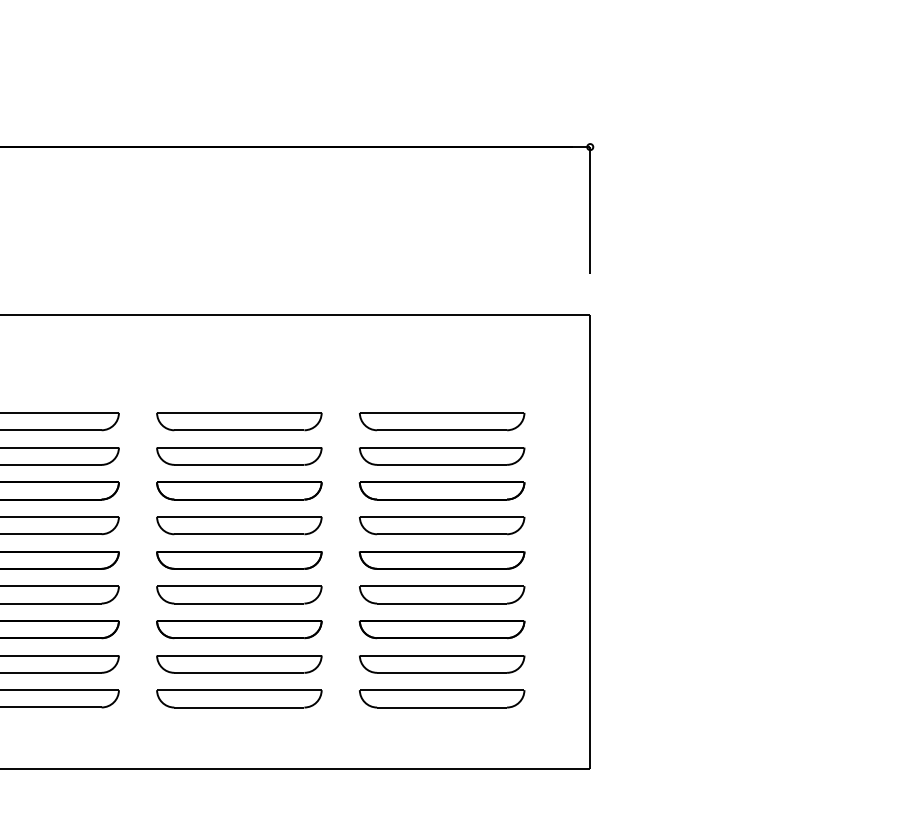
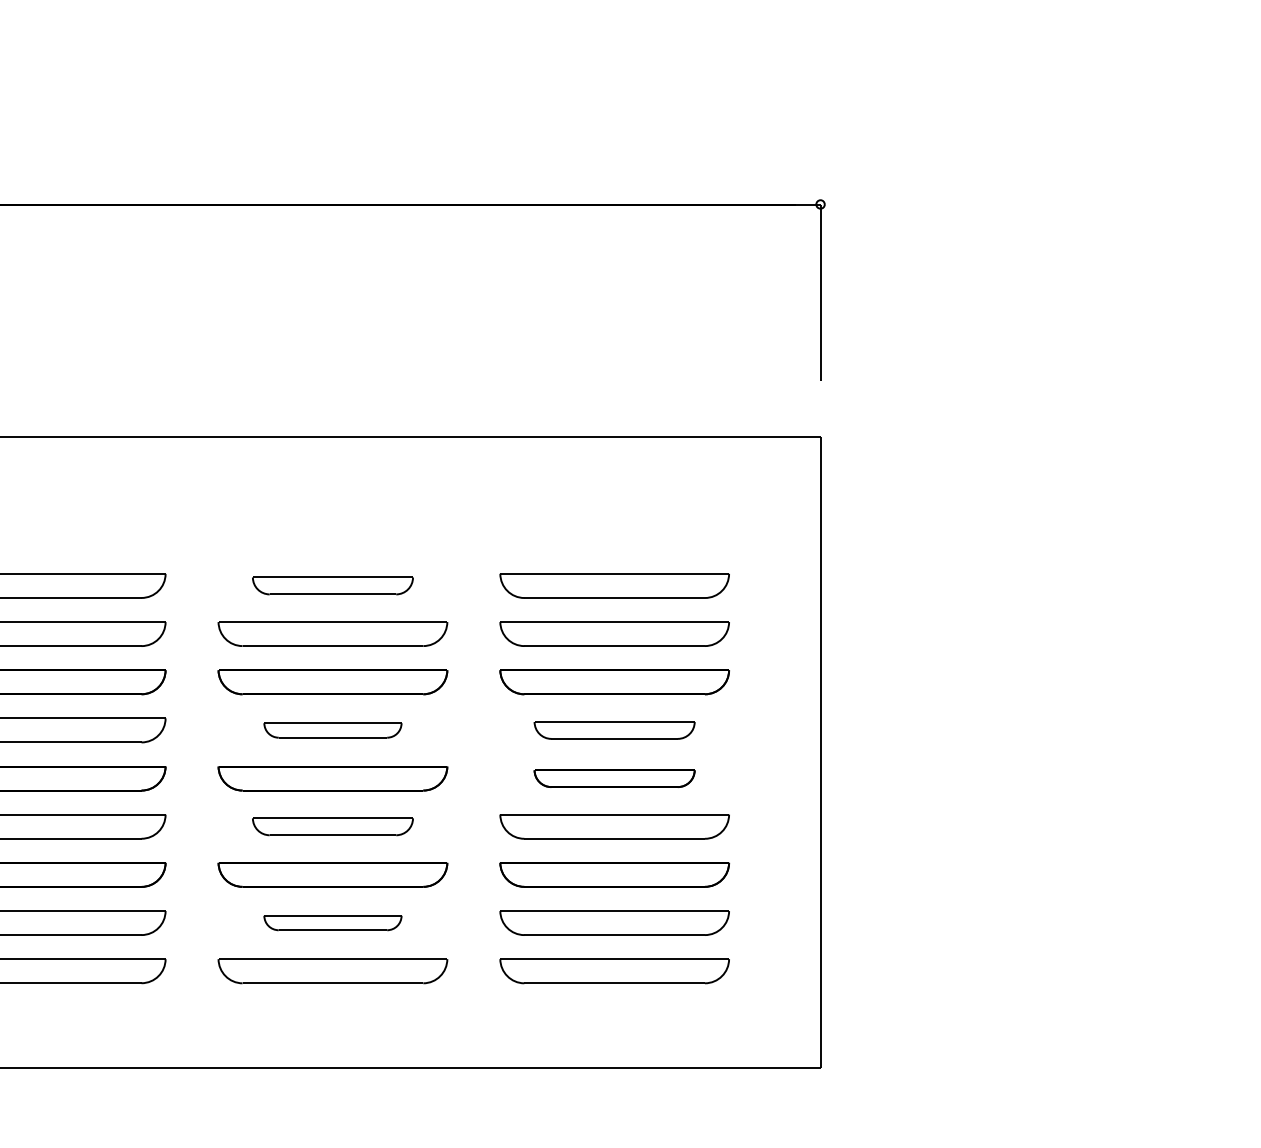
part: (239, 421) -> (332, 585), size x0.7
part: (239, 525) -> (332, 730), size x0.6
part: (441, 525) -> (614, 730), size x0.7
part: (441, 560) -> (614, 778), size x0.7
part: (239, 594) -> (332, 826), size x0.7
part: (239, 663) -> (332, 922), size x0.6

